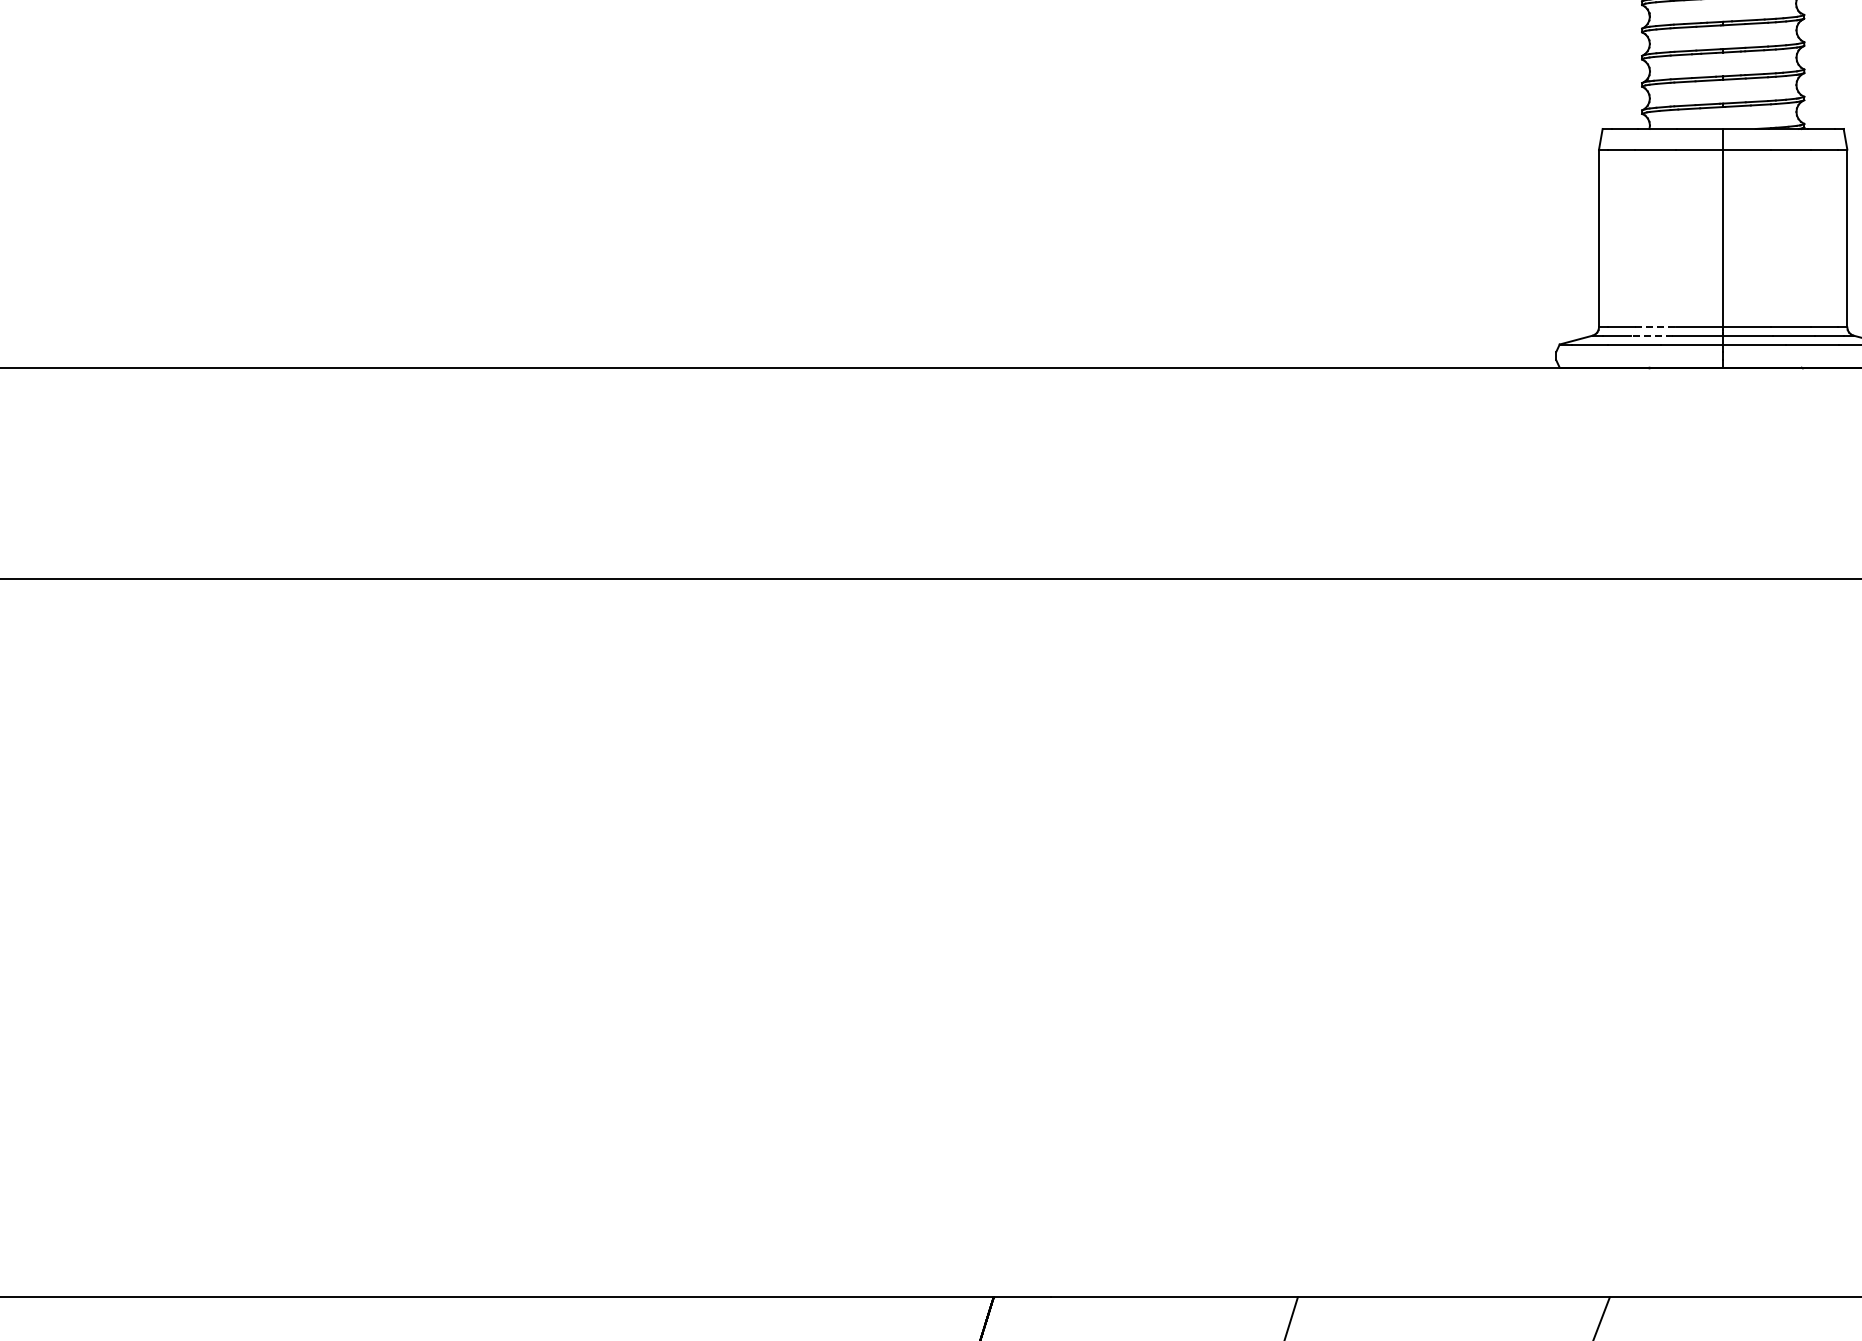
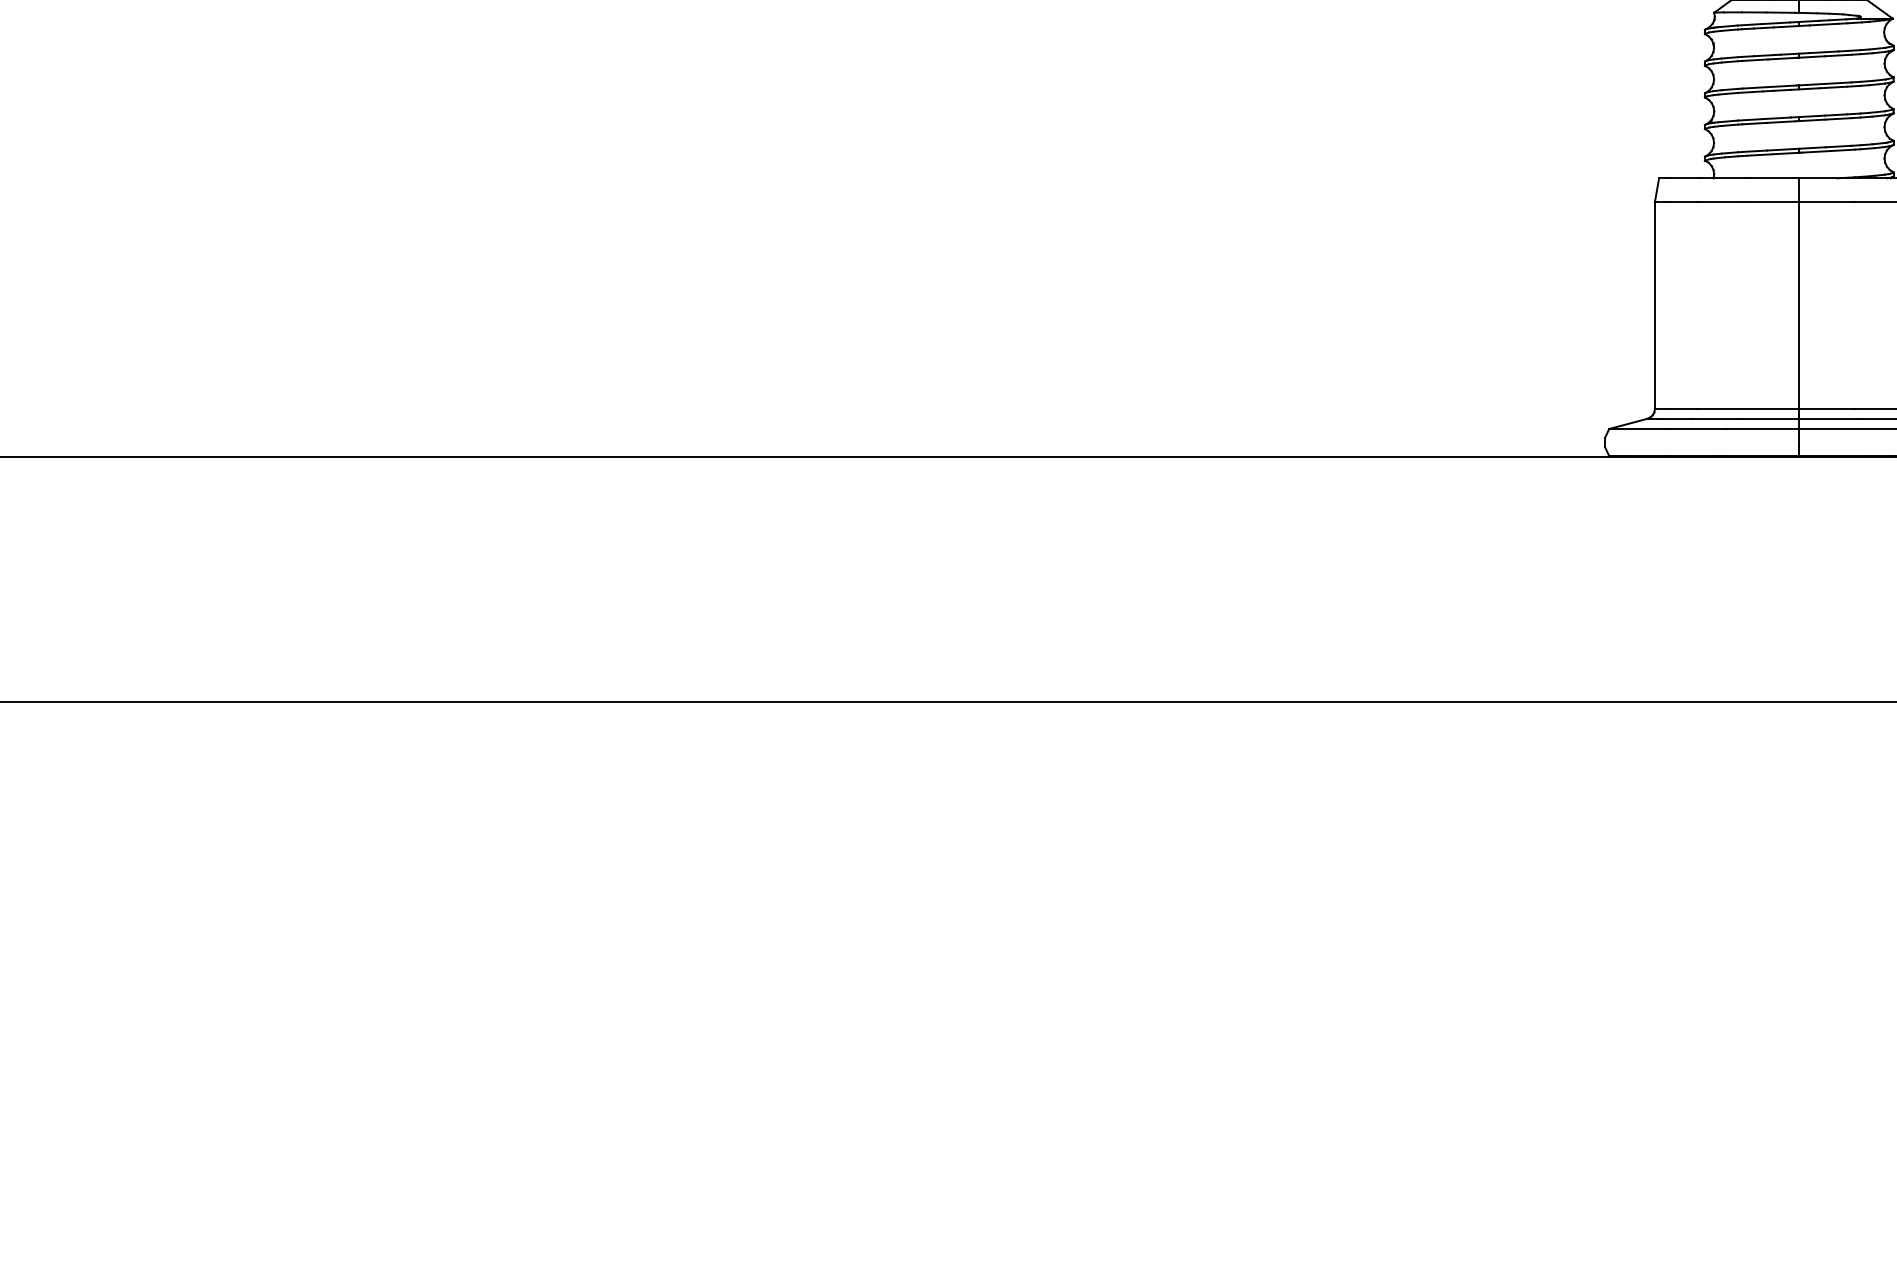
line: (1656, 327) -> (1721, 409), dashed -> solid
line: (1651, 335) -> (1715, 418), dashed -> solid

